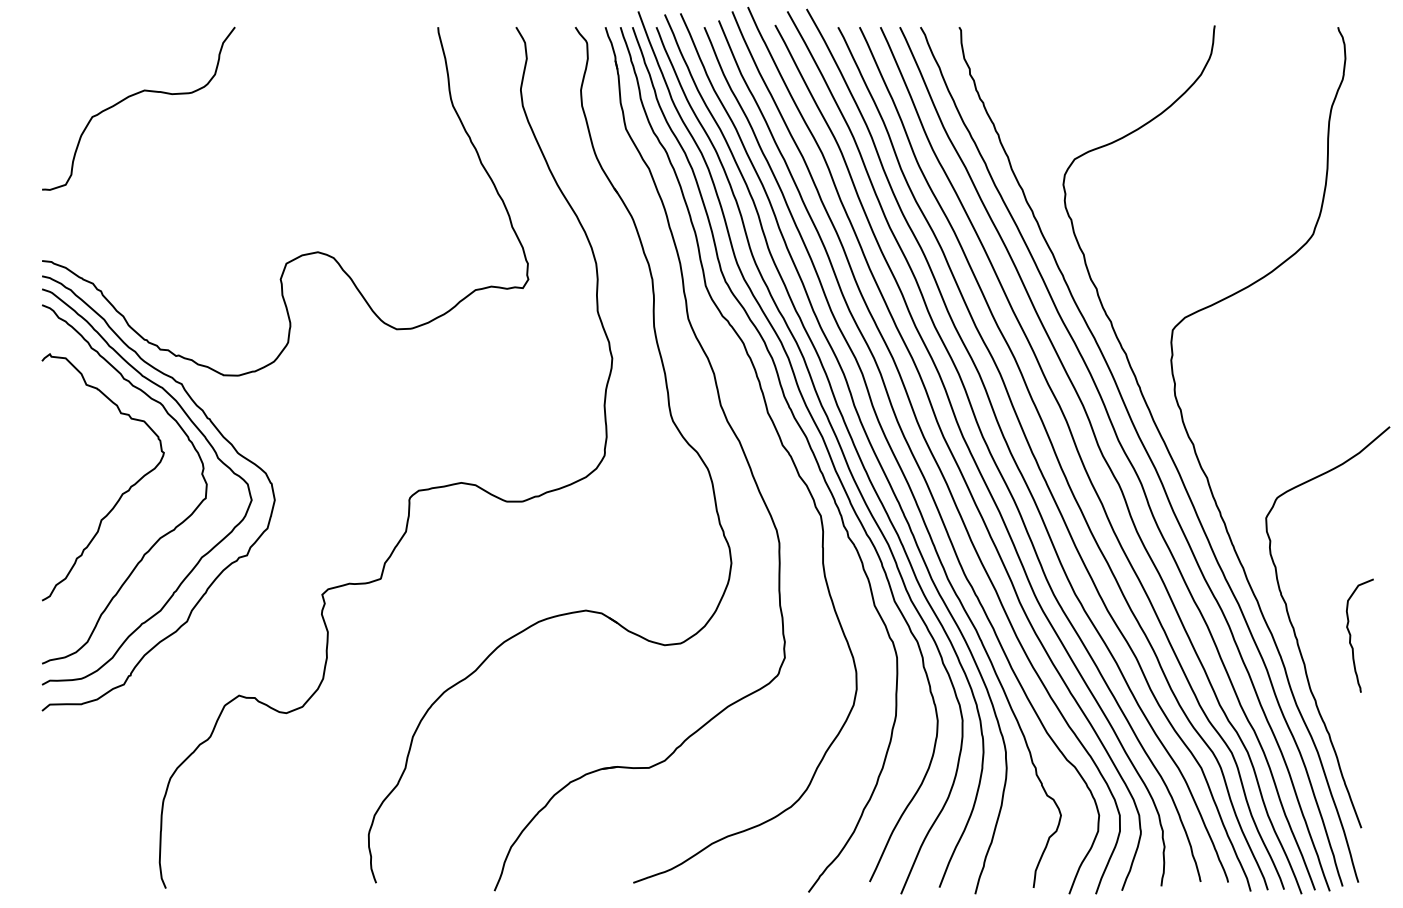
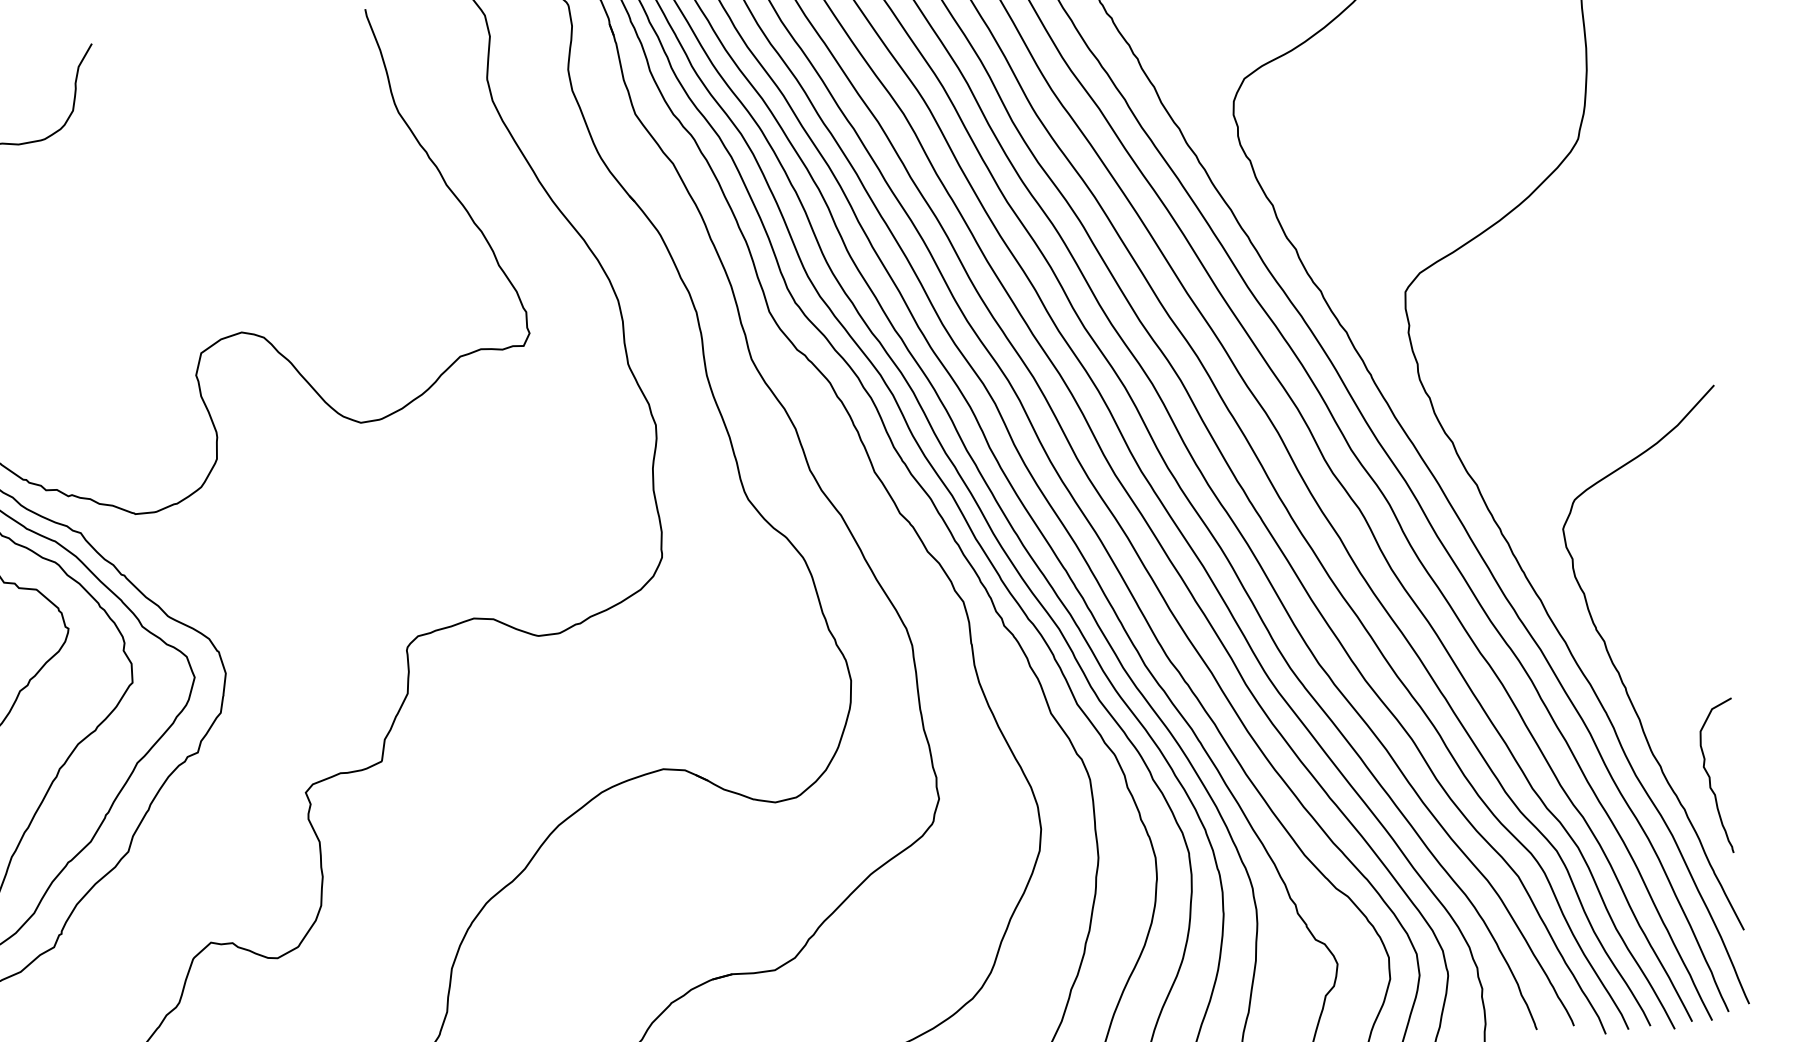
curve: (1351, 635) -> (1711, 777), moved

